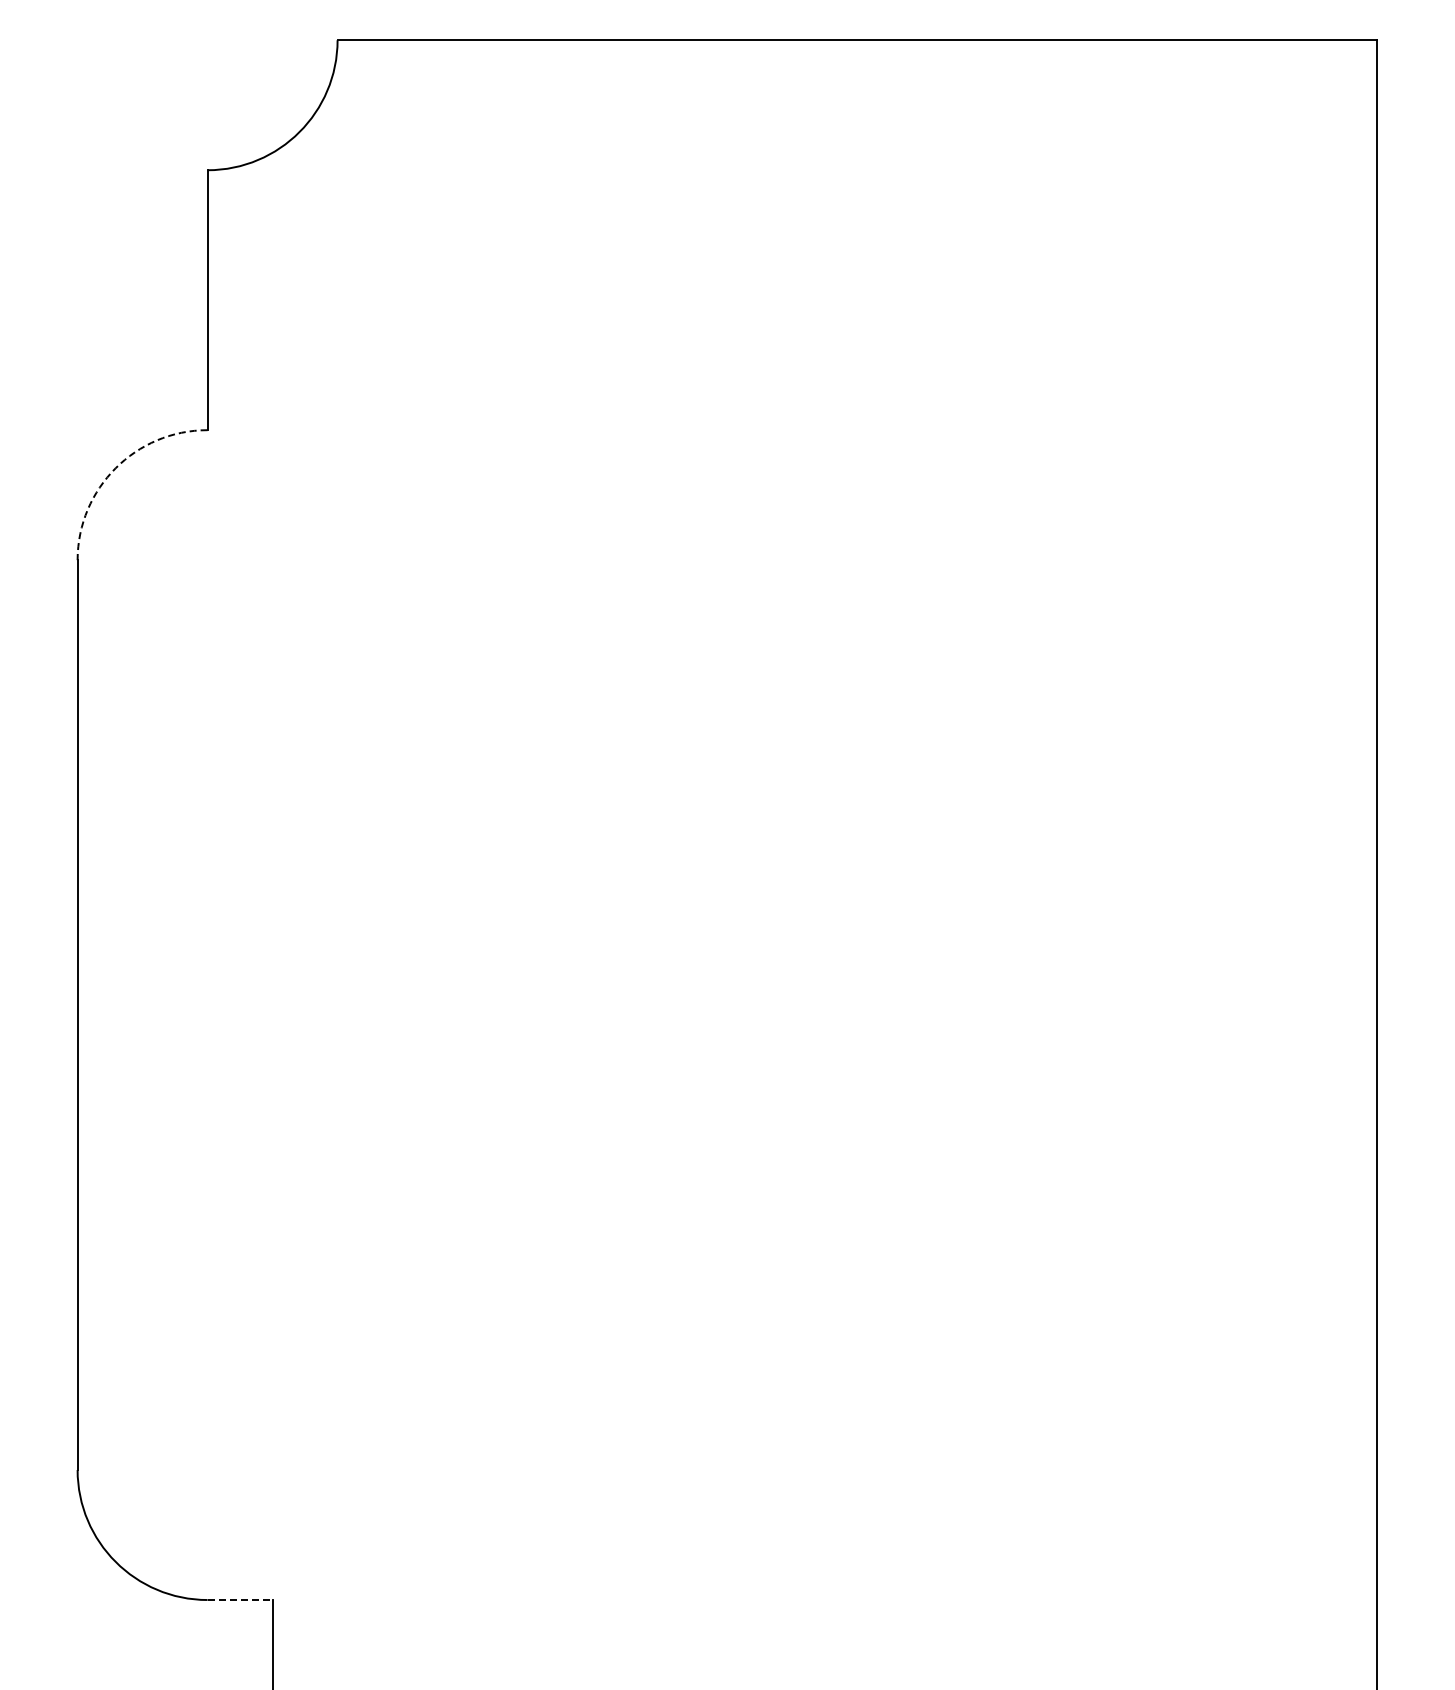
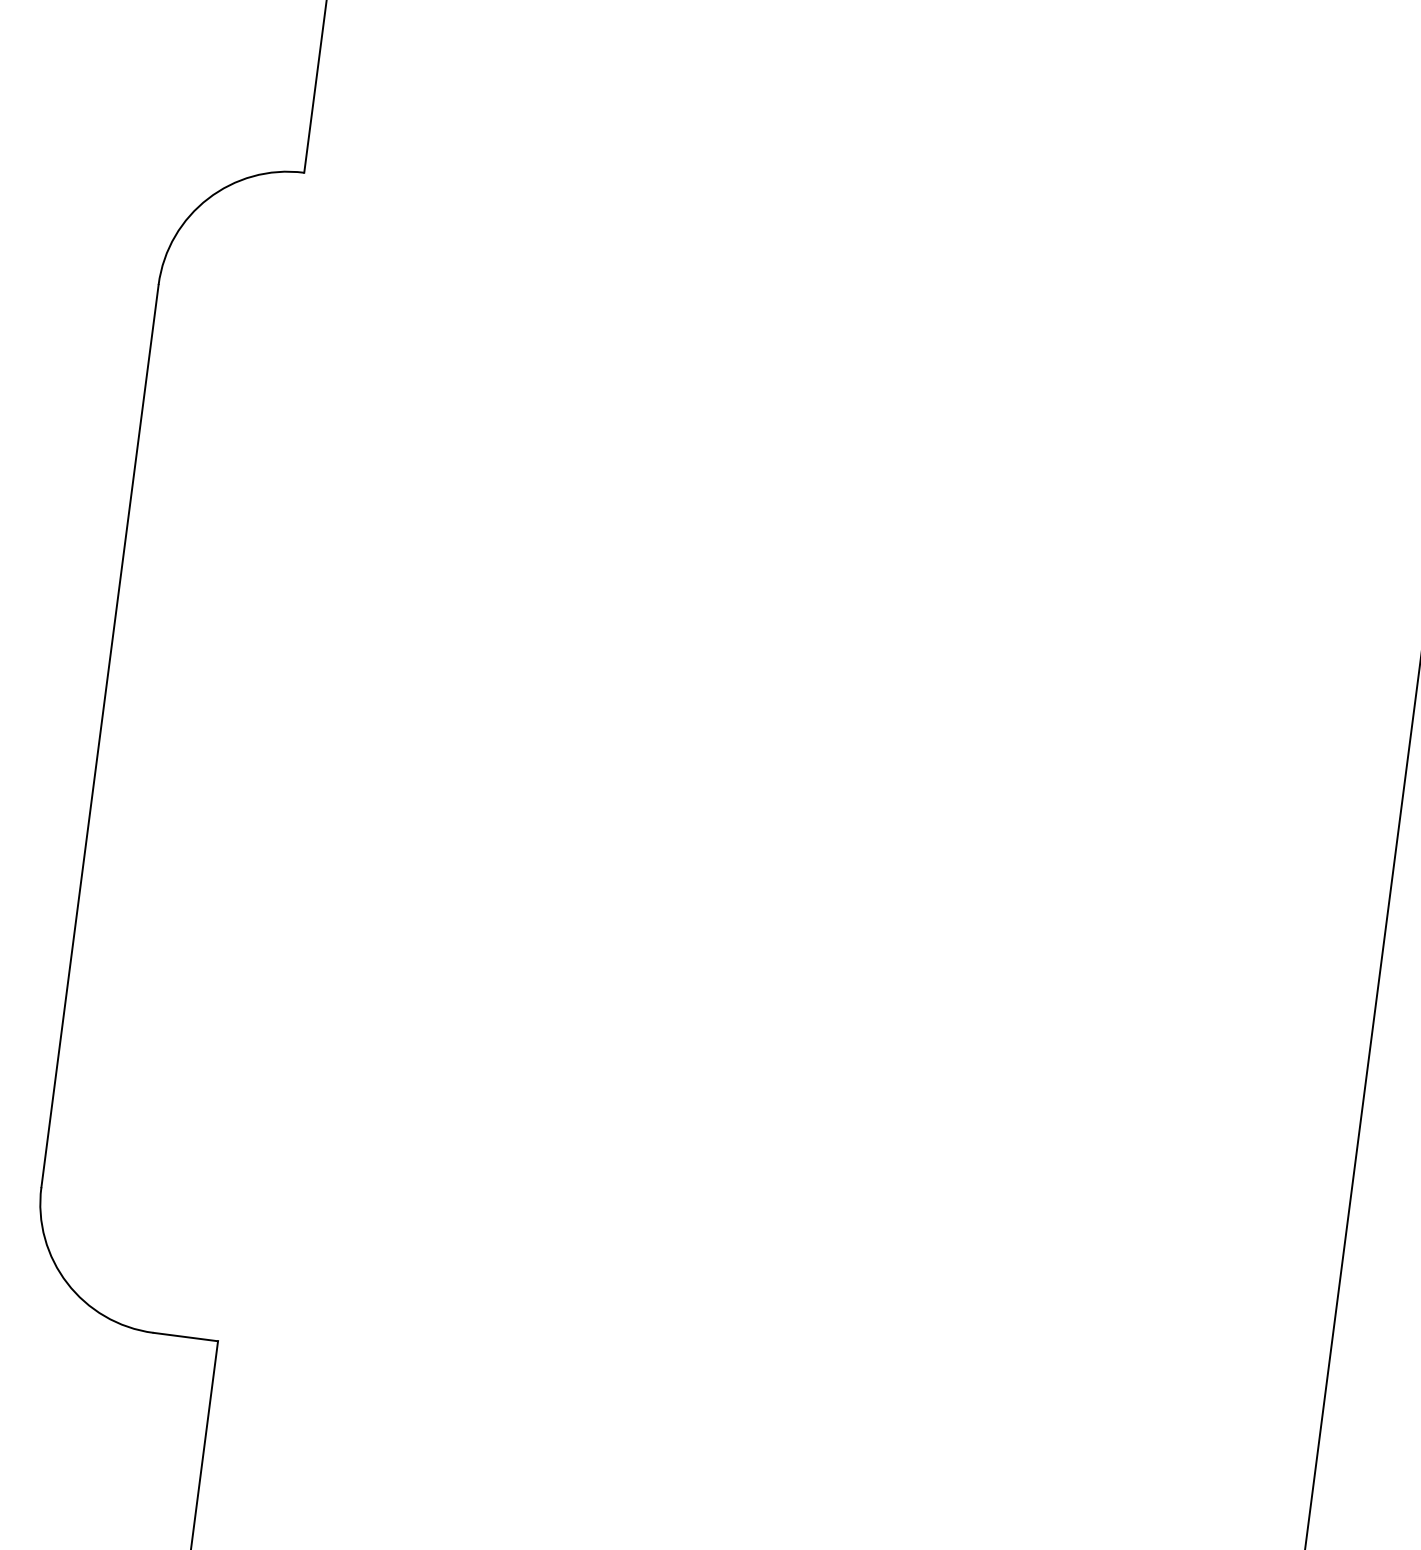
arc: (115, 468) -> (207, 198), dashed -> solid
line: (240, 1600) -> (186, 1337), dashed -> solid

